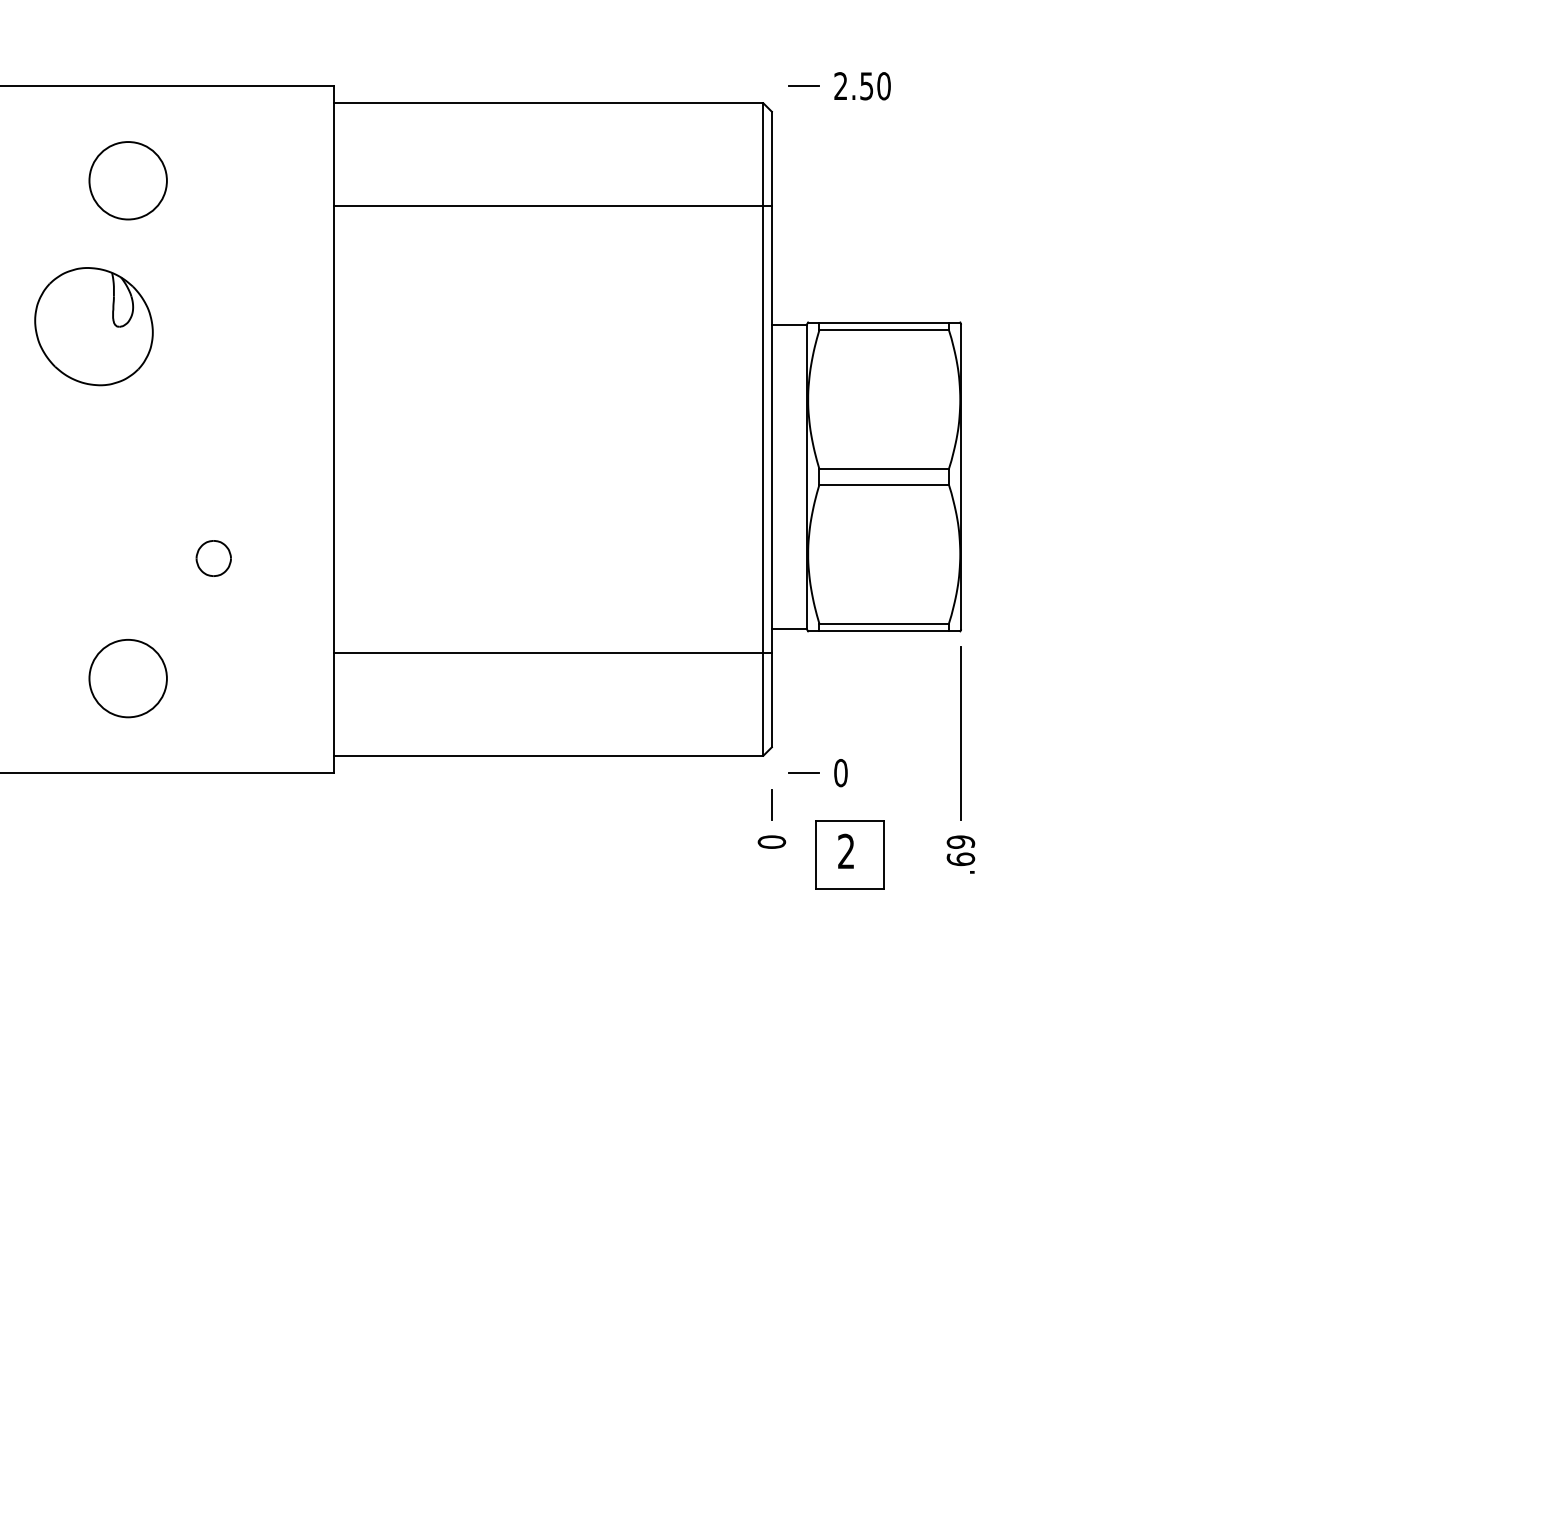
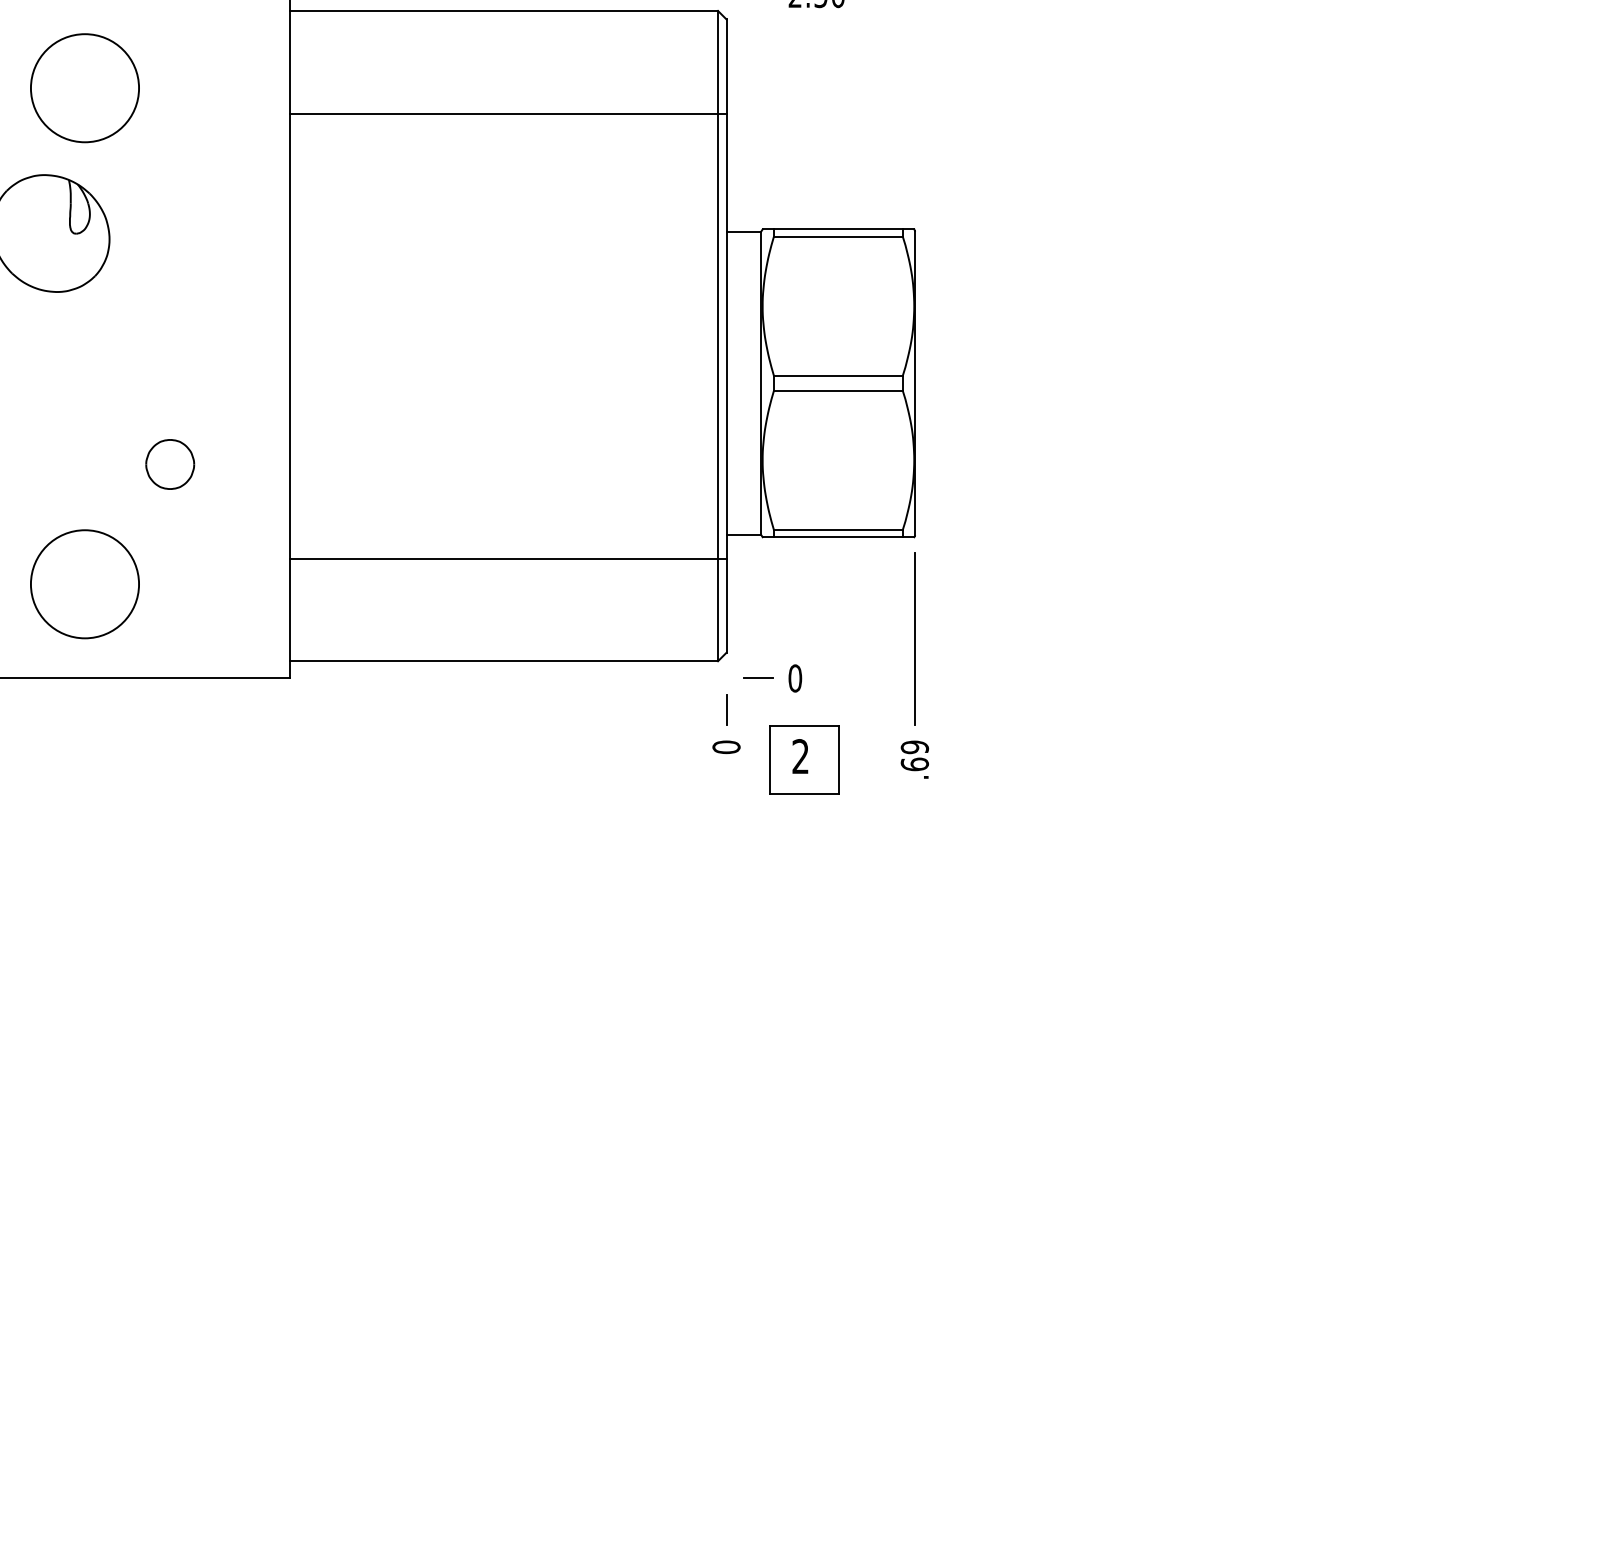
circle: (127, 180) -> (84, 87), size x1.4
part: (214, 558) -> (170, 464), size x1.4
circle: (127, 677) -> (84, 583), size x1.4

